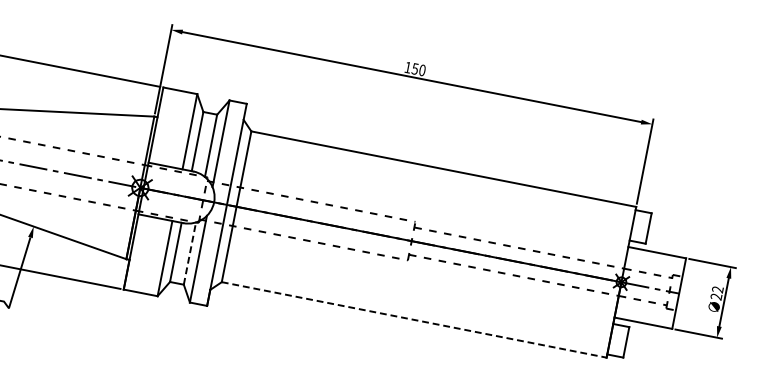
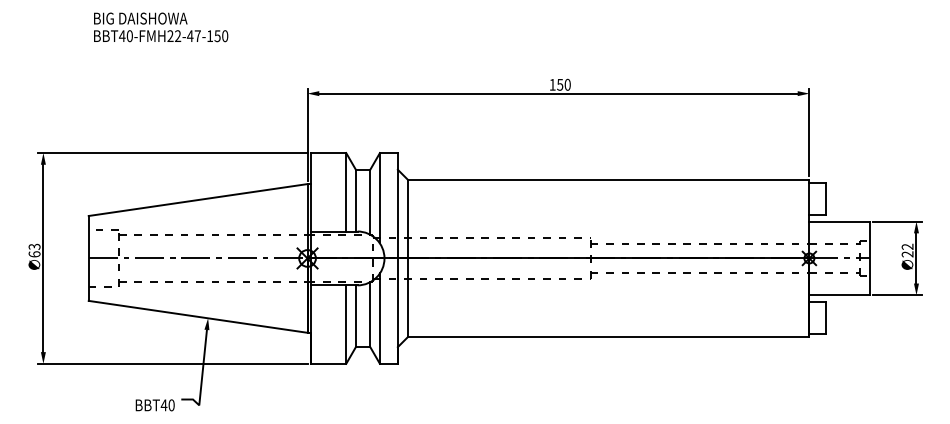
line: (190, 253) -> (370, 314), dashed -> solid
line: (413, 320) -> (608, 337), dashed -> solid

